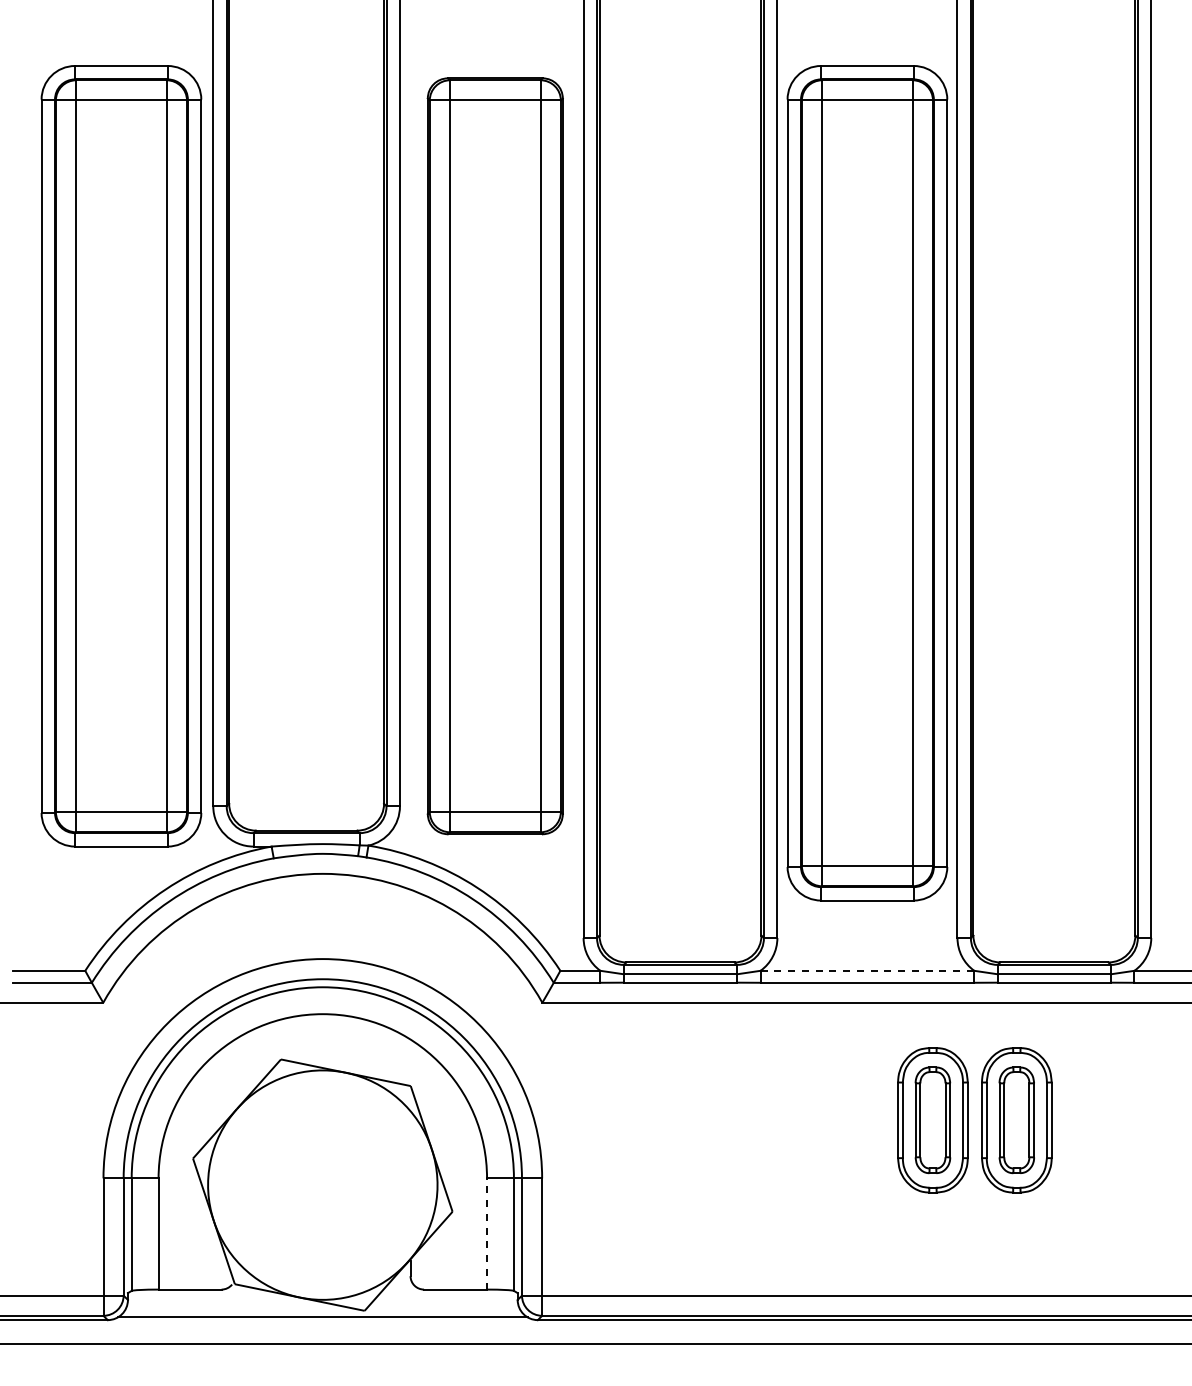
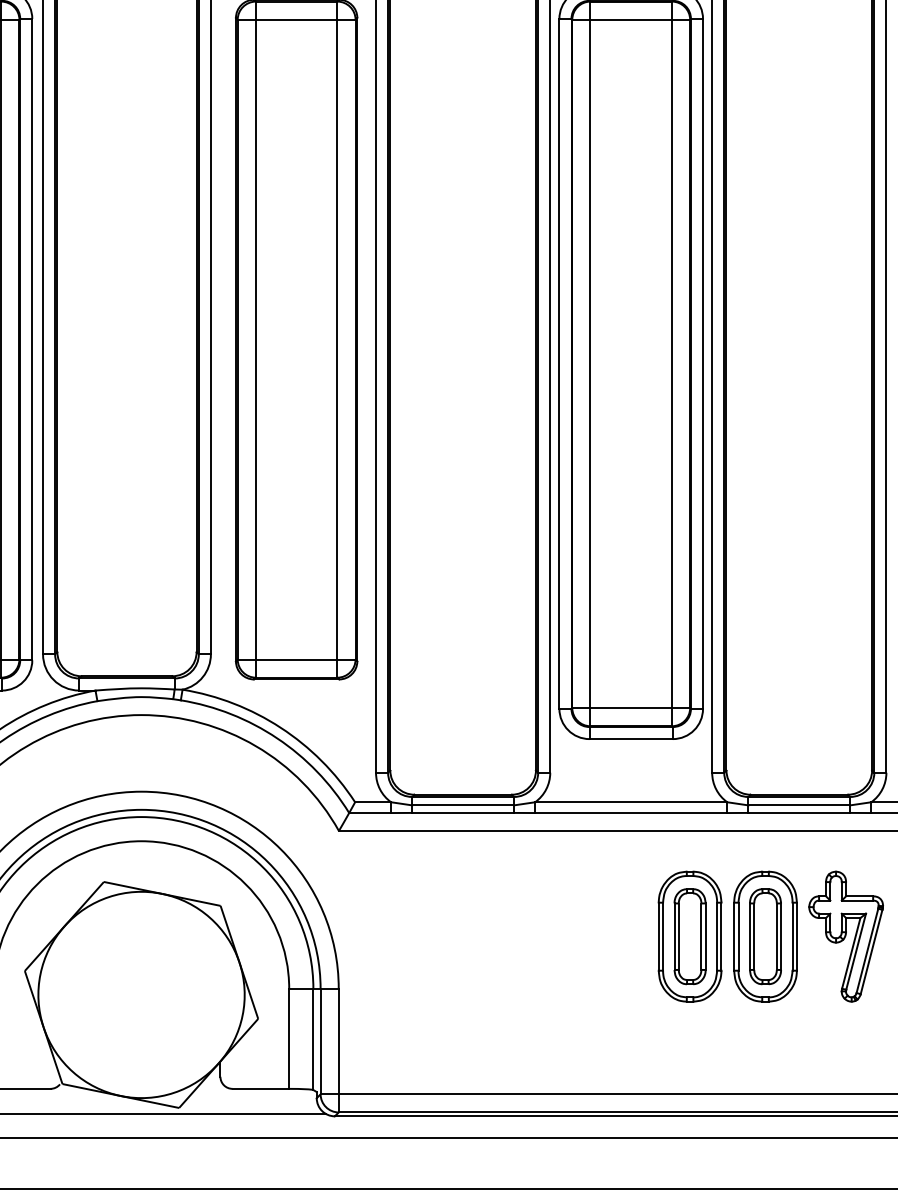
line: (867, 970) -> (631, 801), dashed -> solid
part: (1106, 1120) -> (846, 936), added
line: (487, 1233) -> (289, 1038), dashed -> solid

